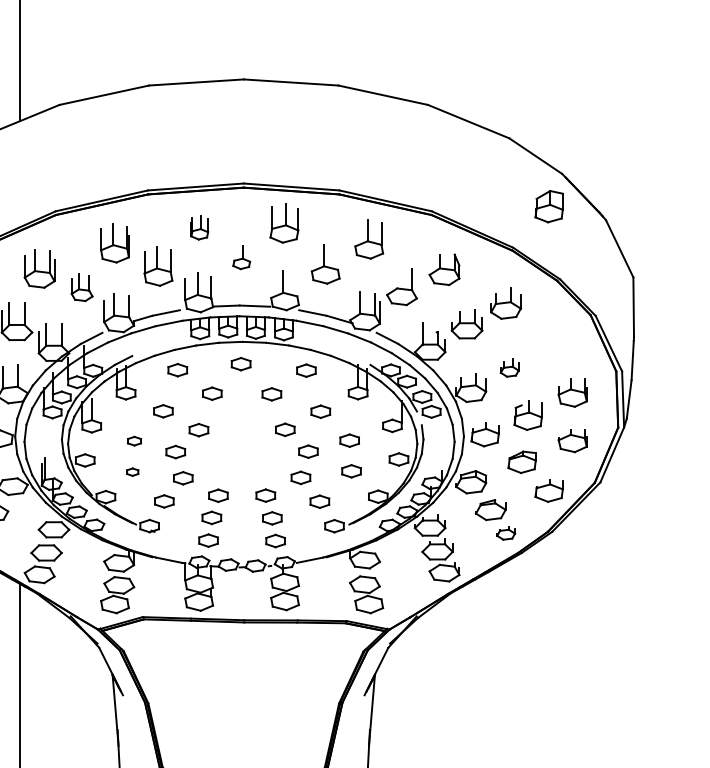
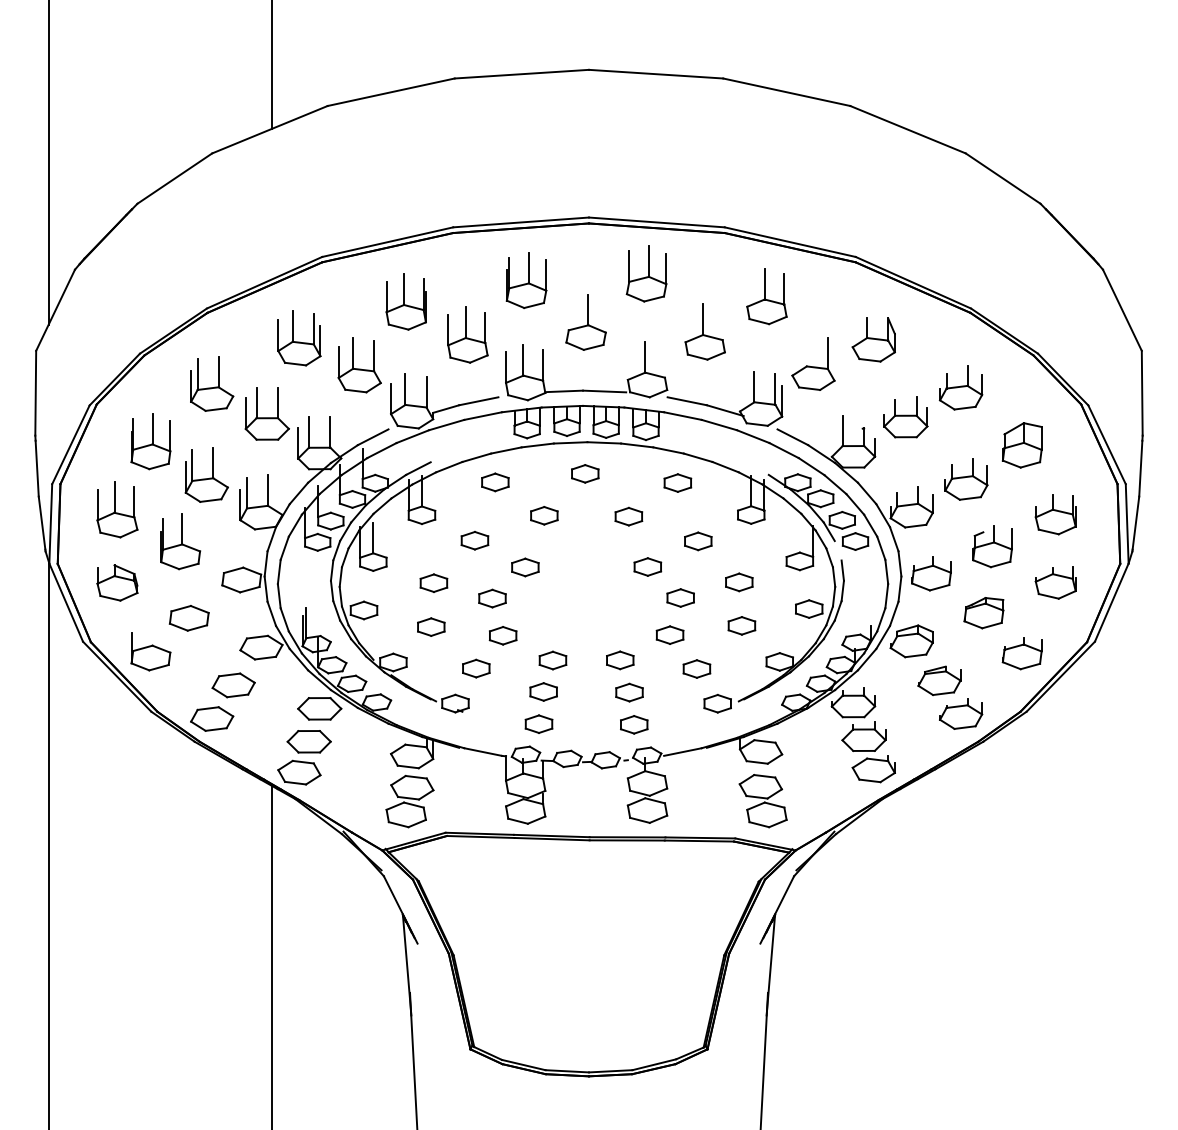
part: (548, 206) -> (1021, 445), moved
part: (199, 227) -> (526, 280), size x1.67
part: (241, 257) -> (585, 322), size x1.67
part: (82, 287) -> (359, 365), size x1.43
part: (509, 368) -> (966, 479), size x1.67
part: (134, 440) -> (433, 582), size x1.43
part: (132, 471) -> (431, 626), size x1.67
part: (506, 533) -> (961, 713), size x1.67

